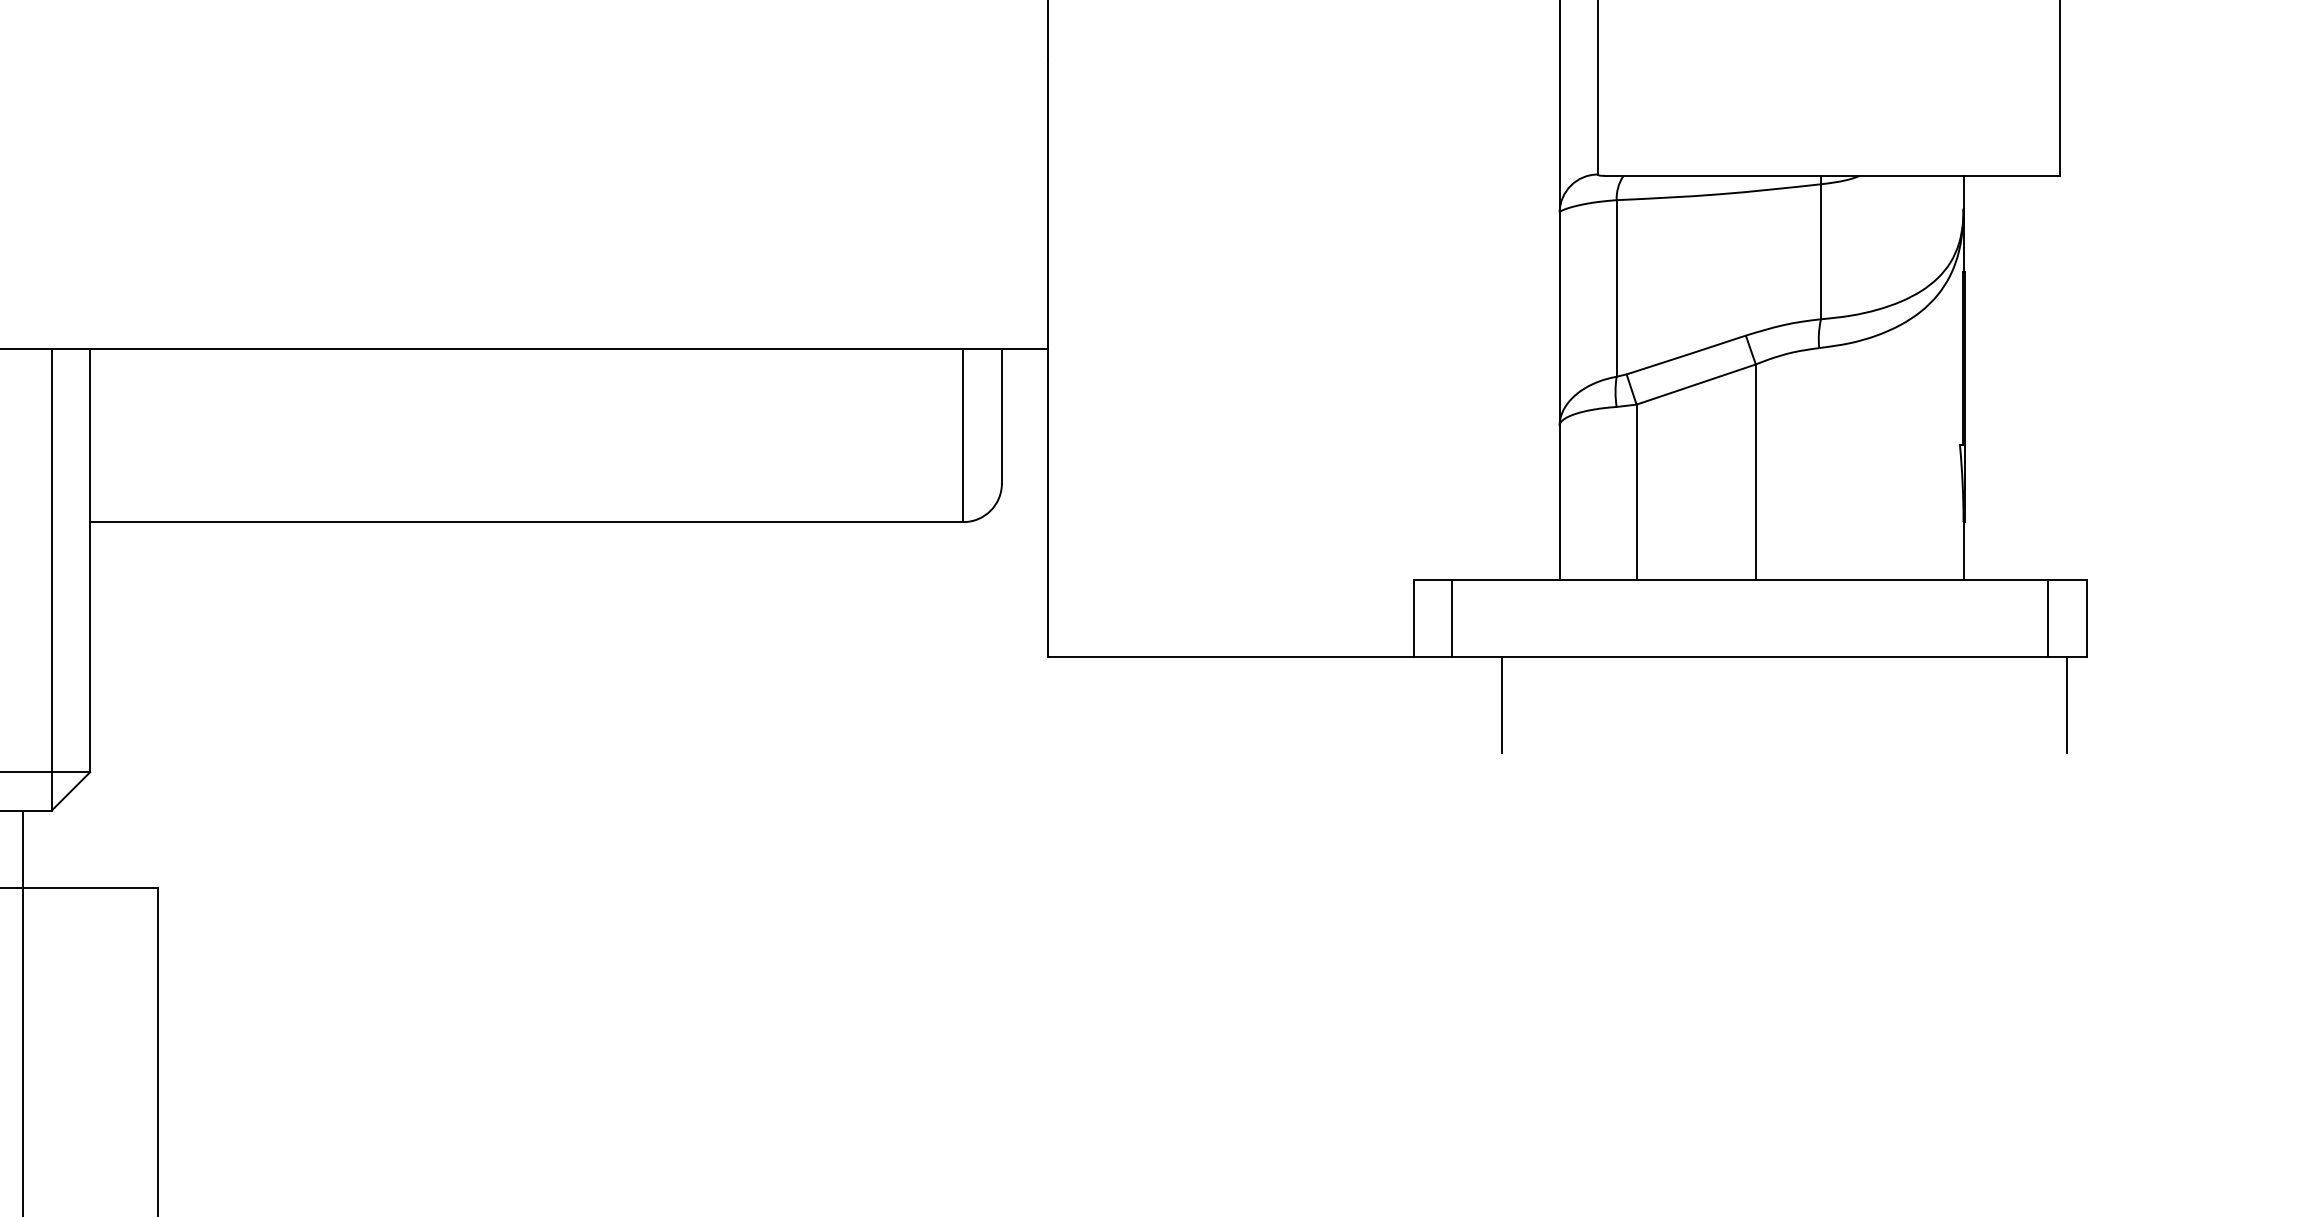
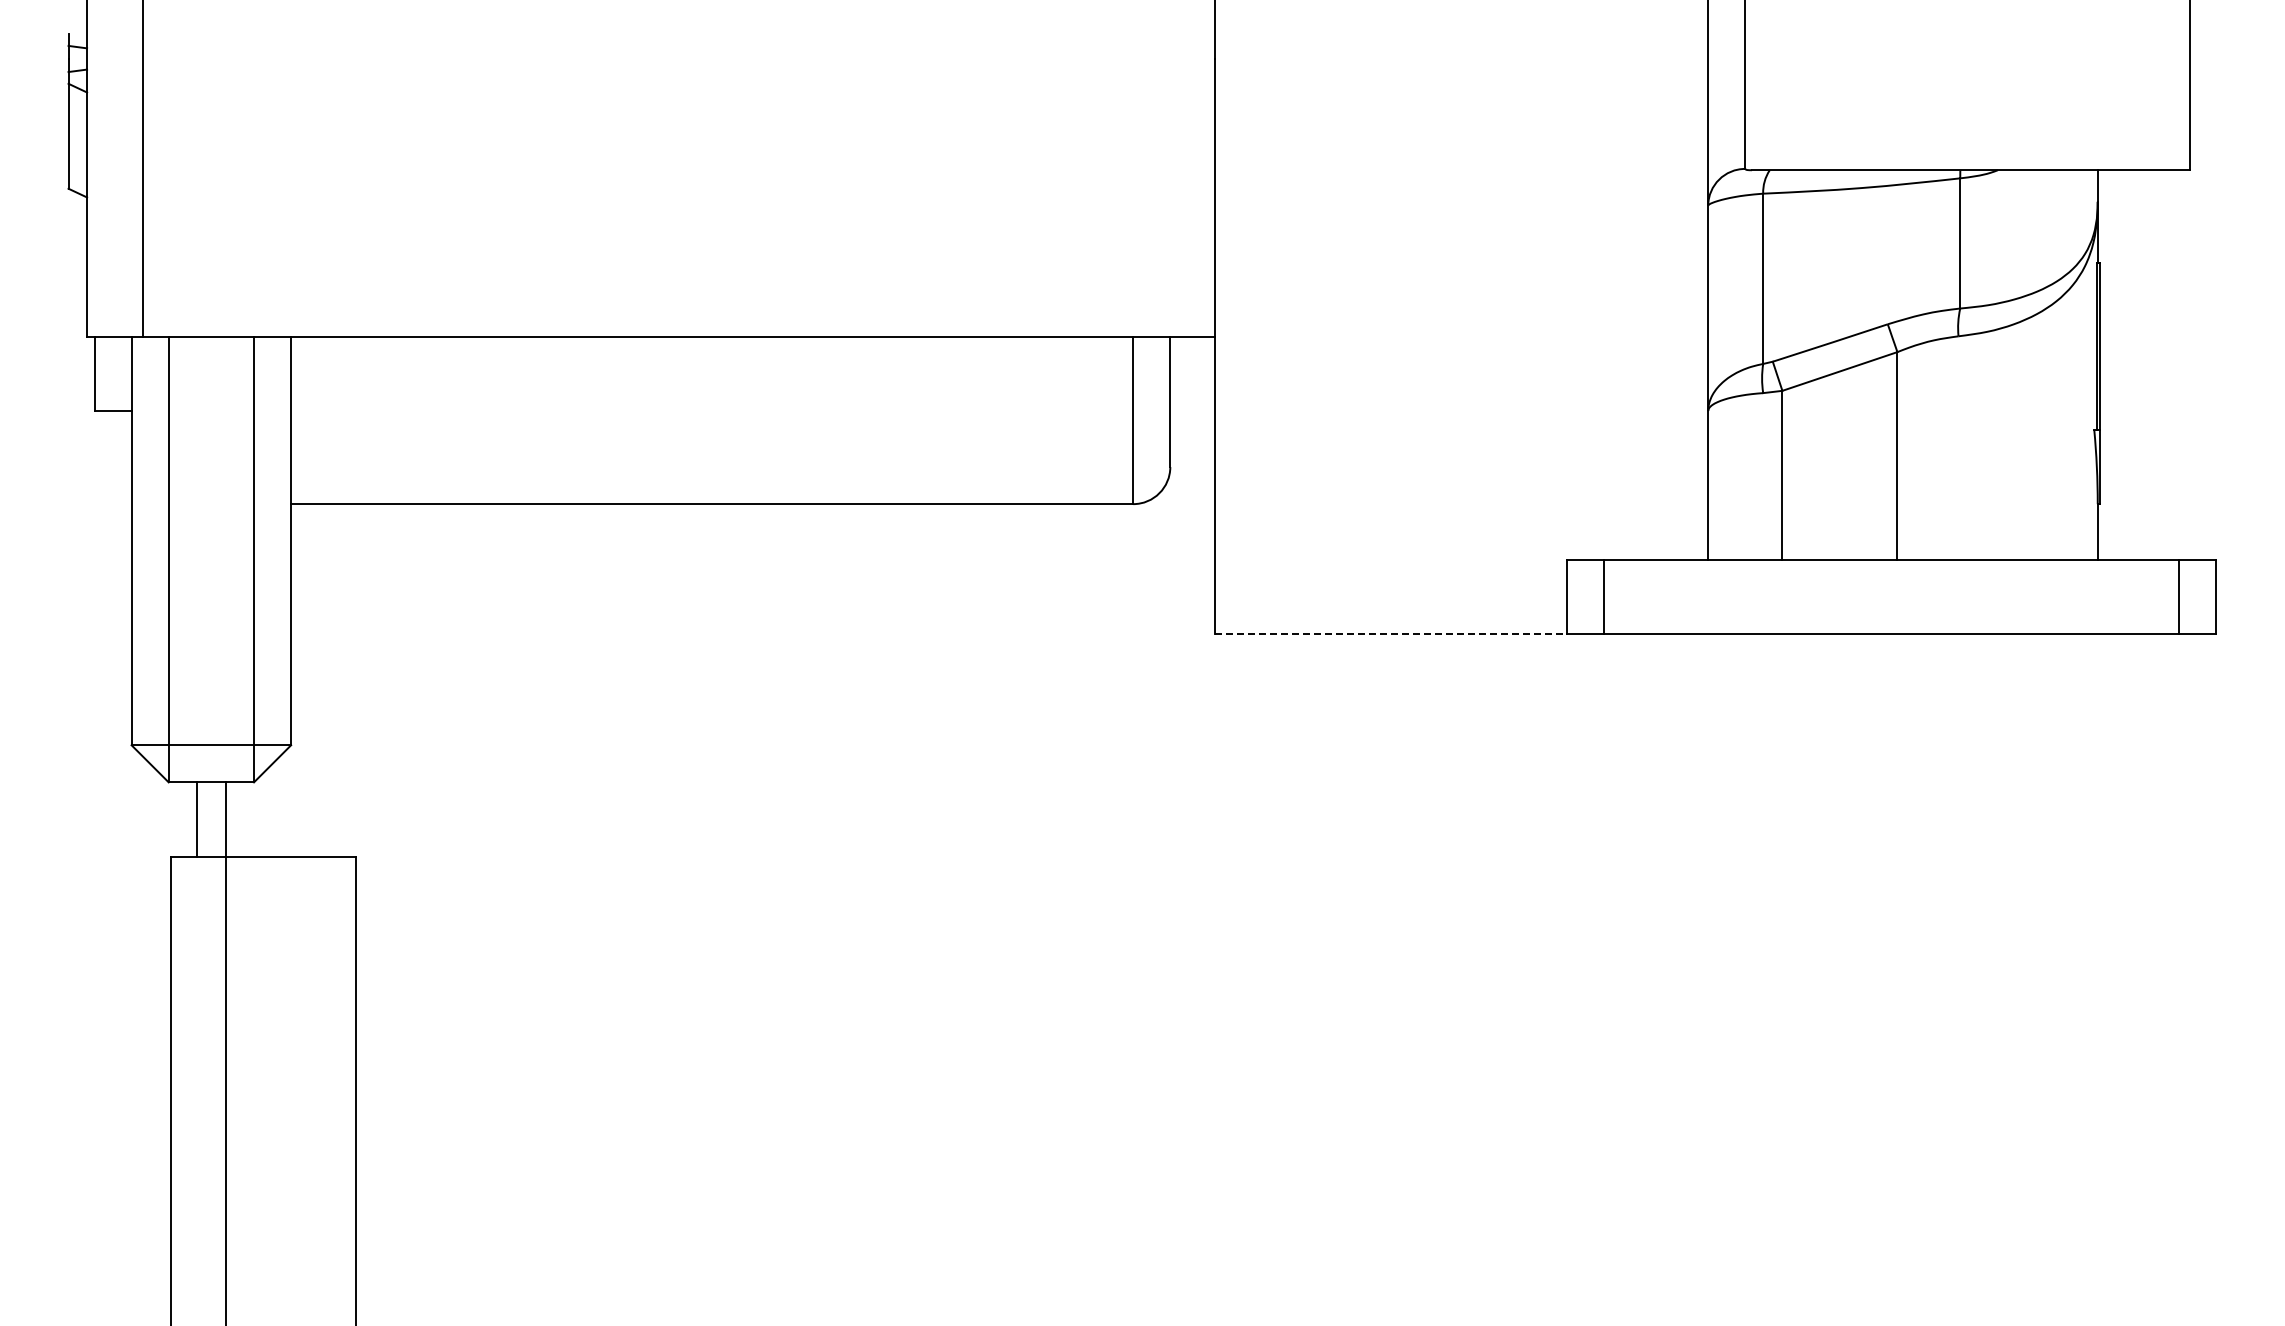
line: (1231, 656) -> (1391, 633), solid -> dashed
line: (1501, 703) -> (1652, 679), removed
line: (2066, 703) -> (2197, 679), removed

